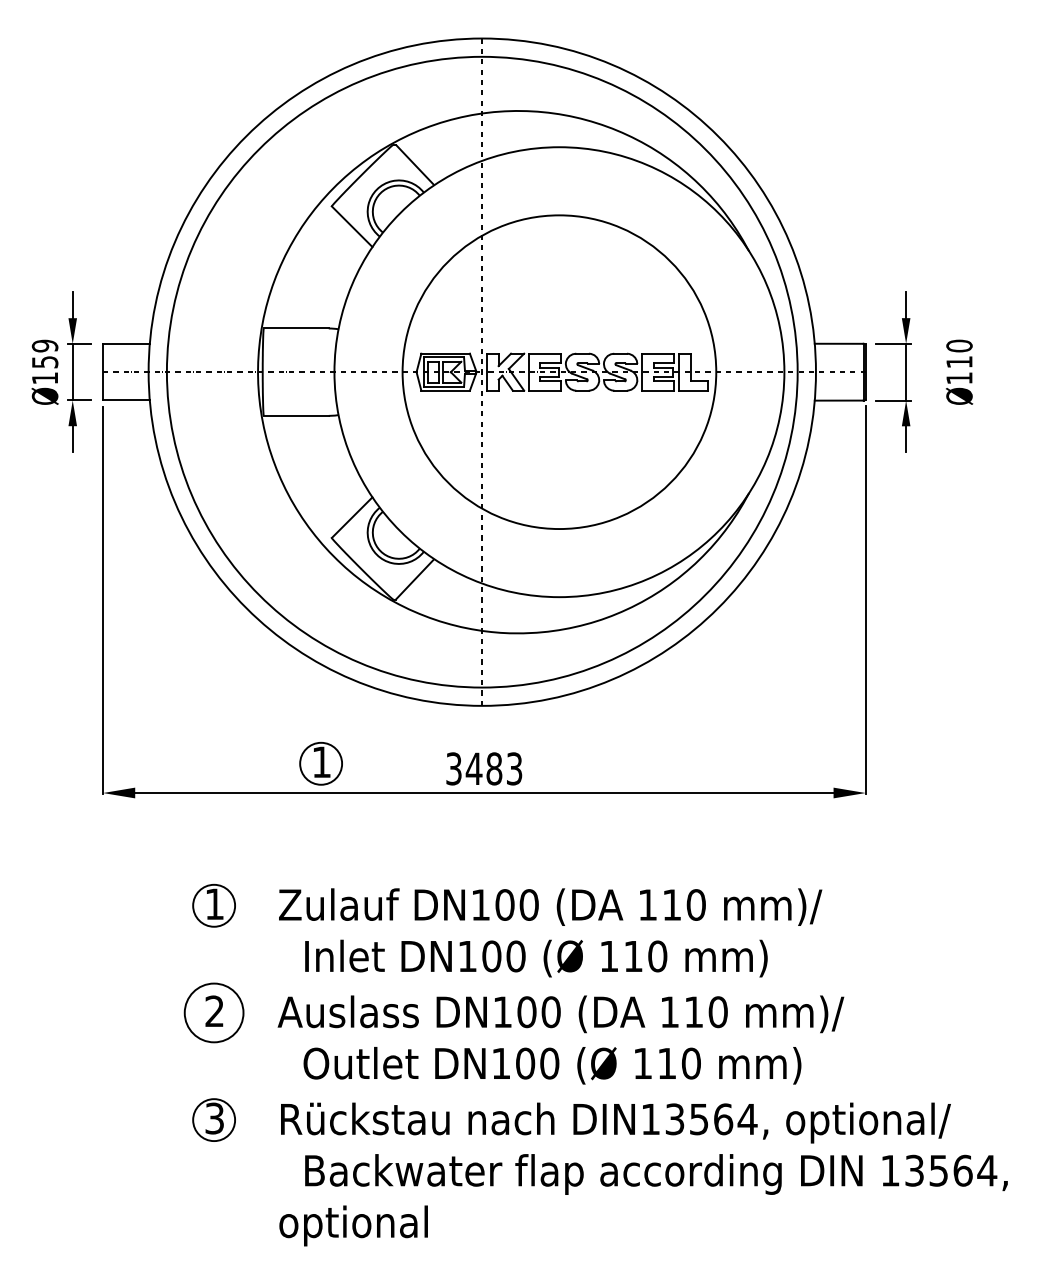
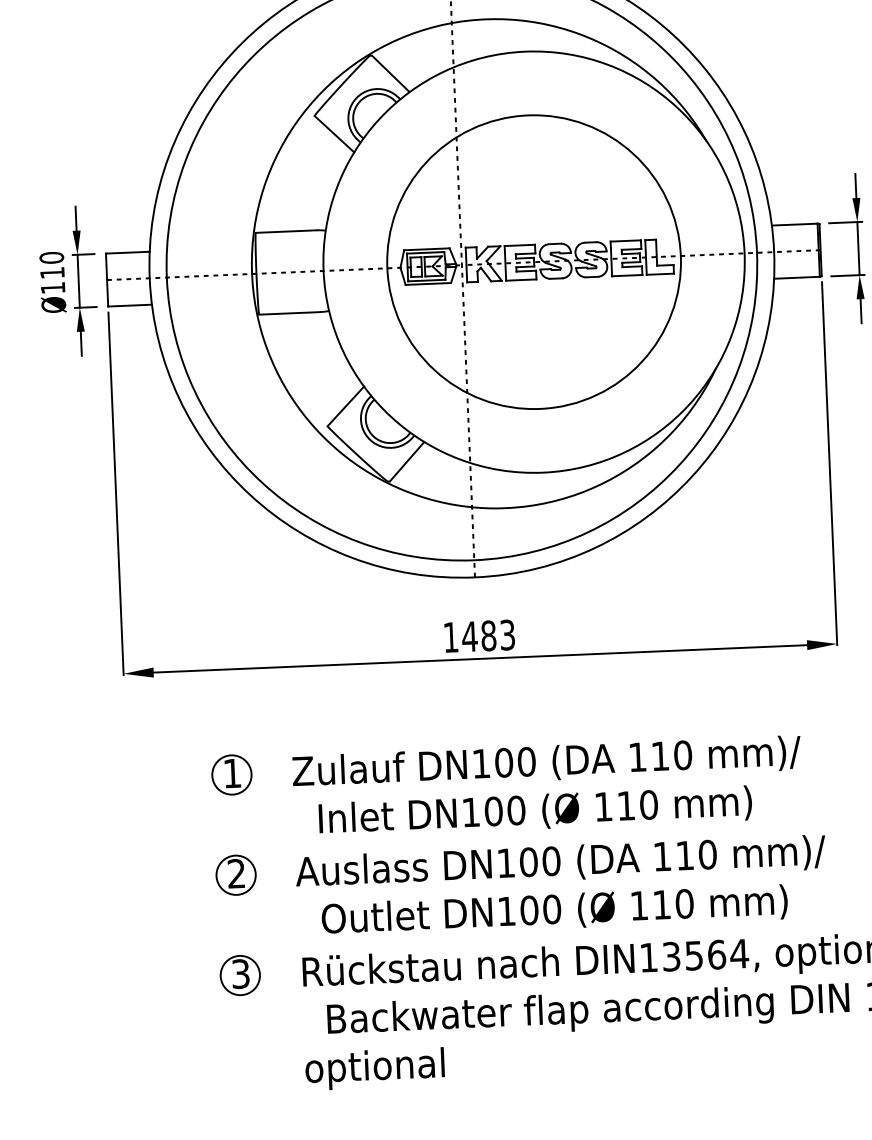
text: (45, 353) -> (52, 264), Ø159 -> Ø110
part: (320, 763) -> (325, 637), removed
text: (453, 768) -> (450, 637), 3483 -> 1483
circle: (214, 1012) -> (236, 874), size x0.71

